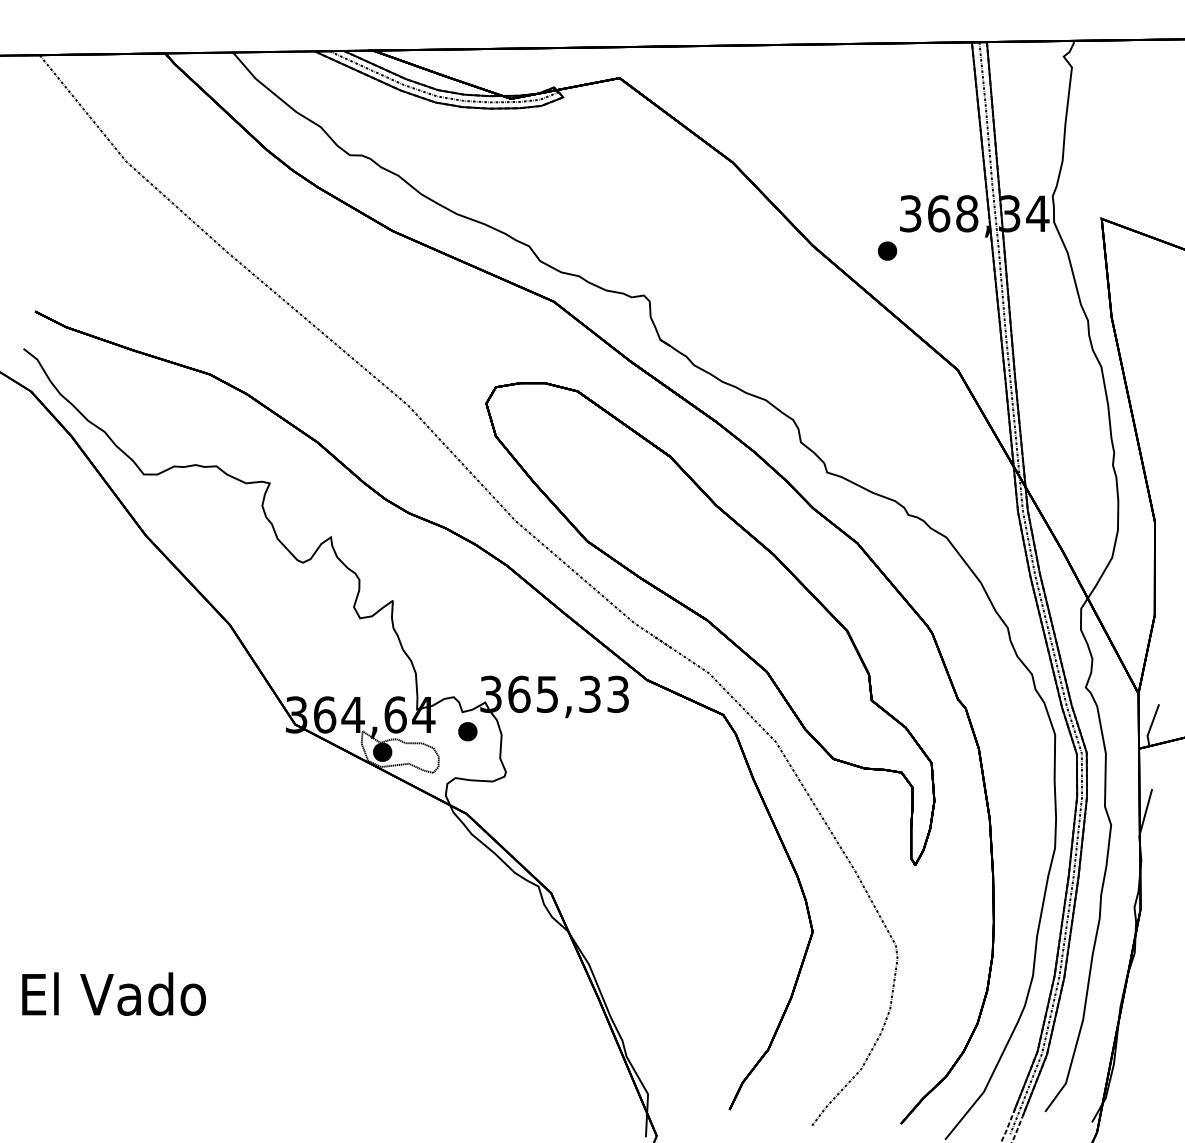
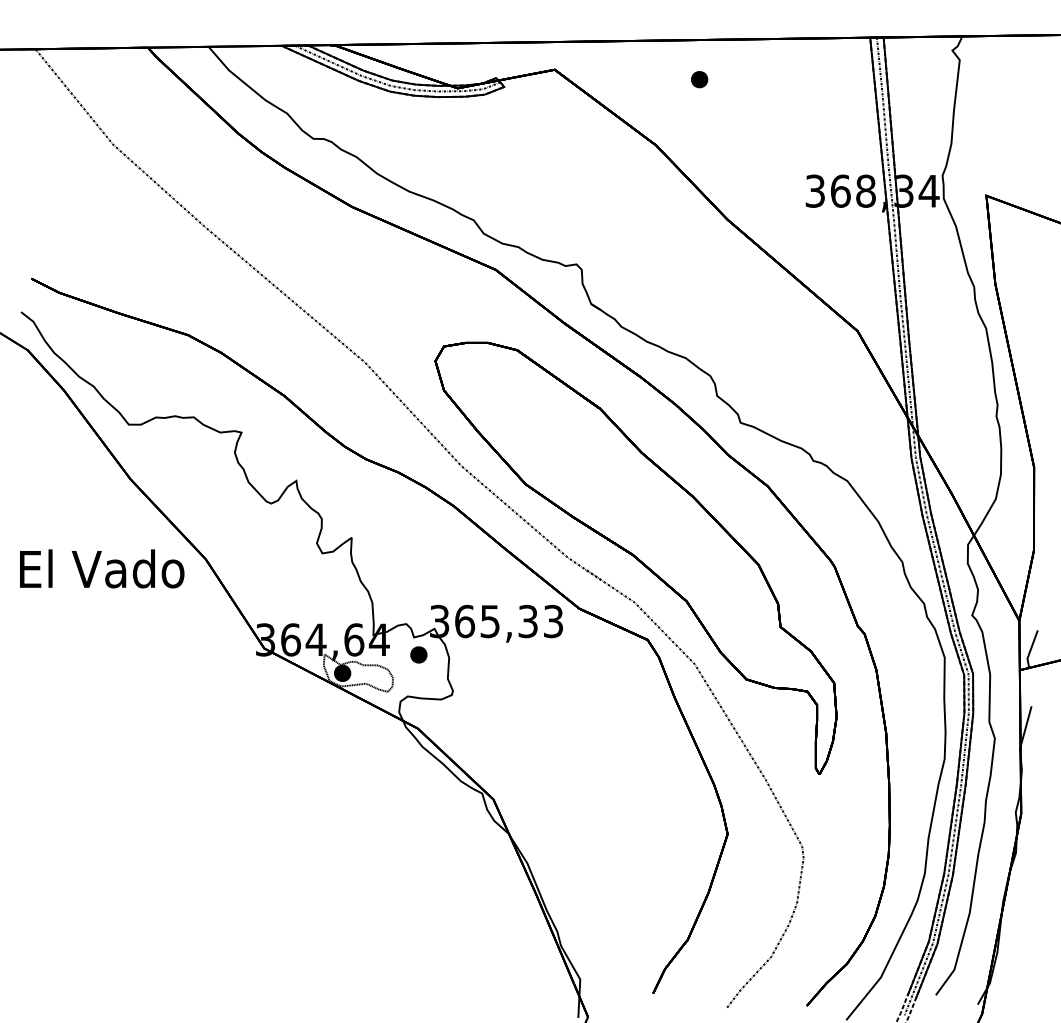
part: (887, 250) -> (699, 79), moved
text: (114, 993) -> (102, 568), moved

